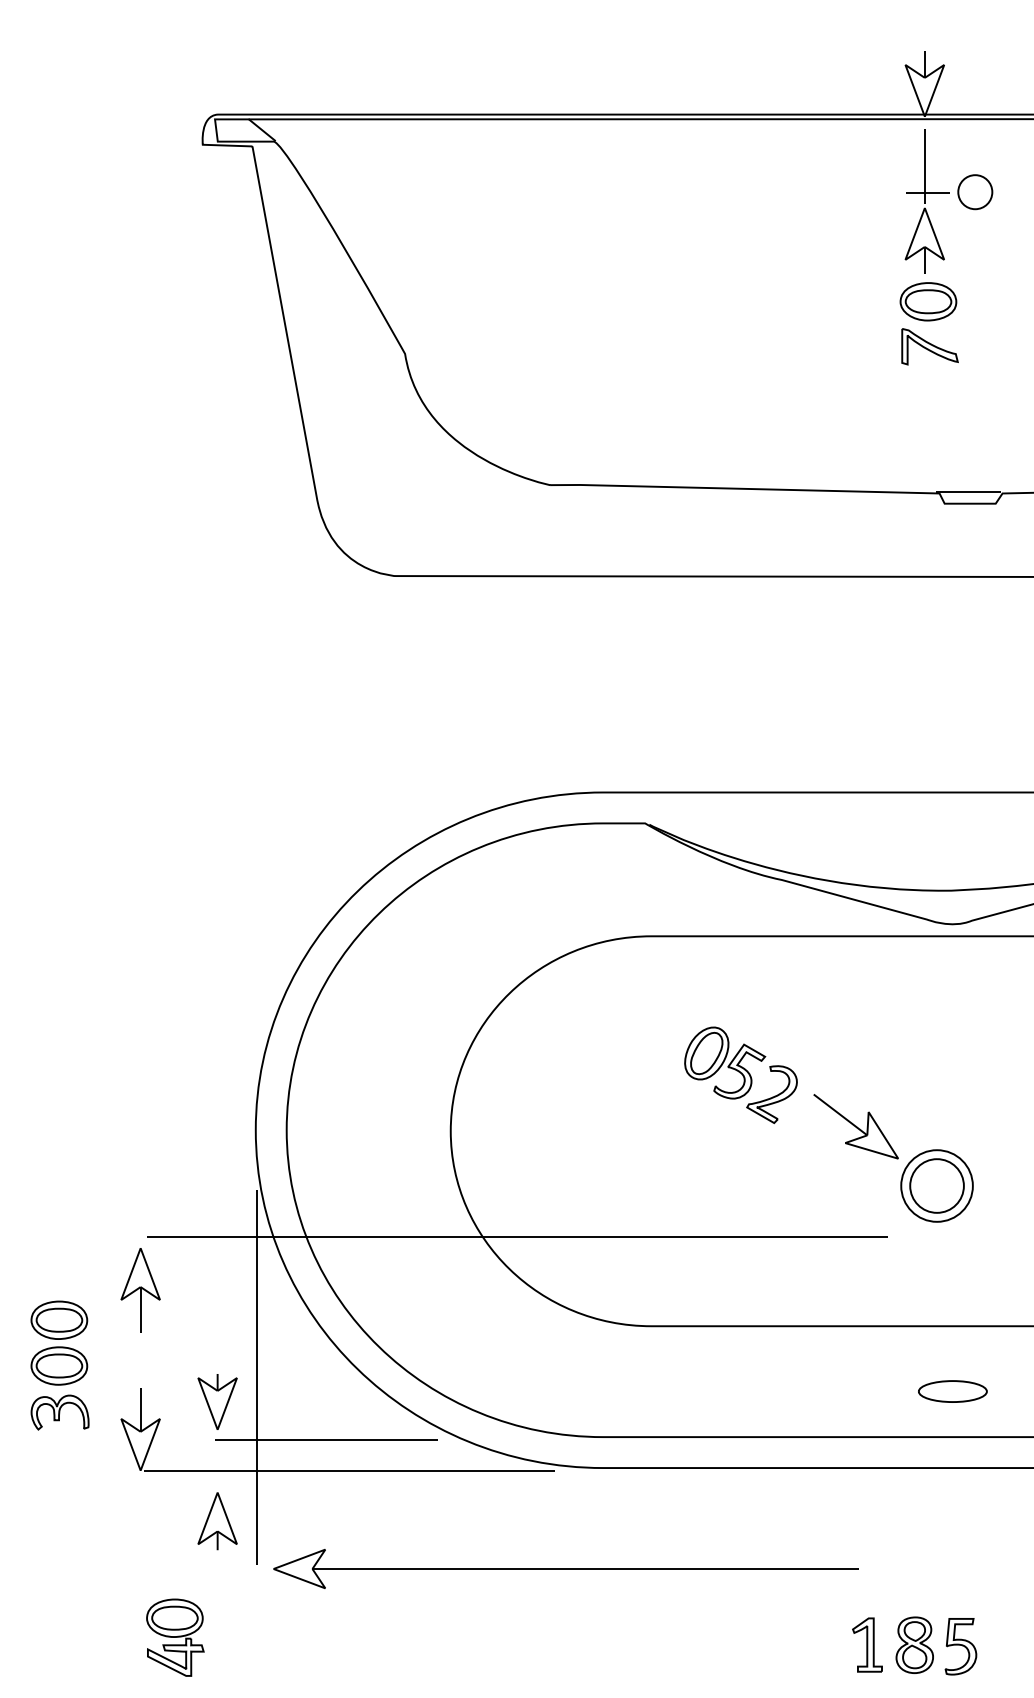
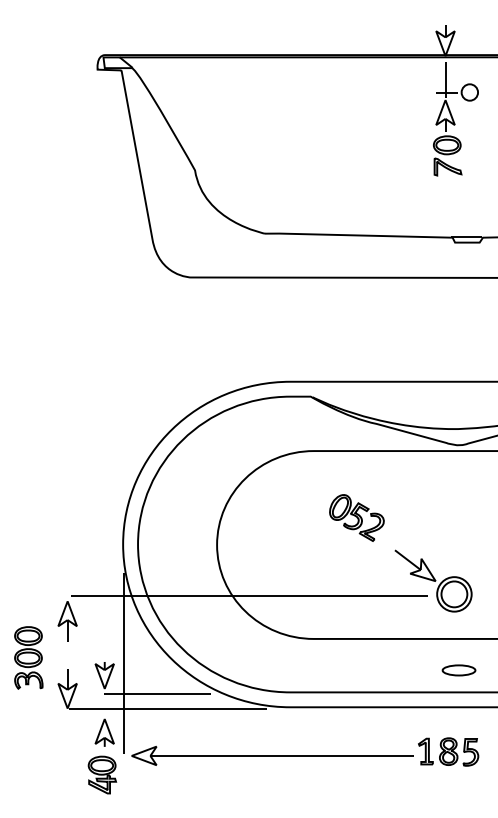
part: (893, 1157) -> (433, 580), moved
part: (175, 1636) -> (102, 774), moved
part: (914, 1644) -> (448, 751), moved

